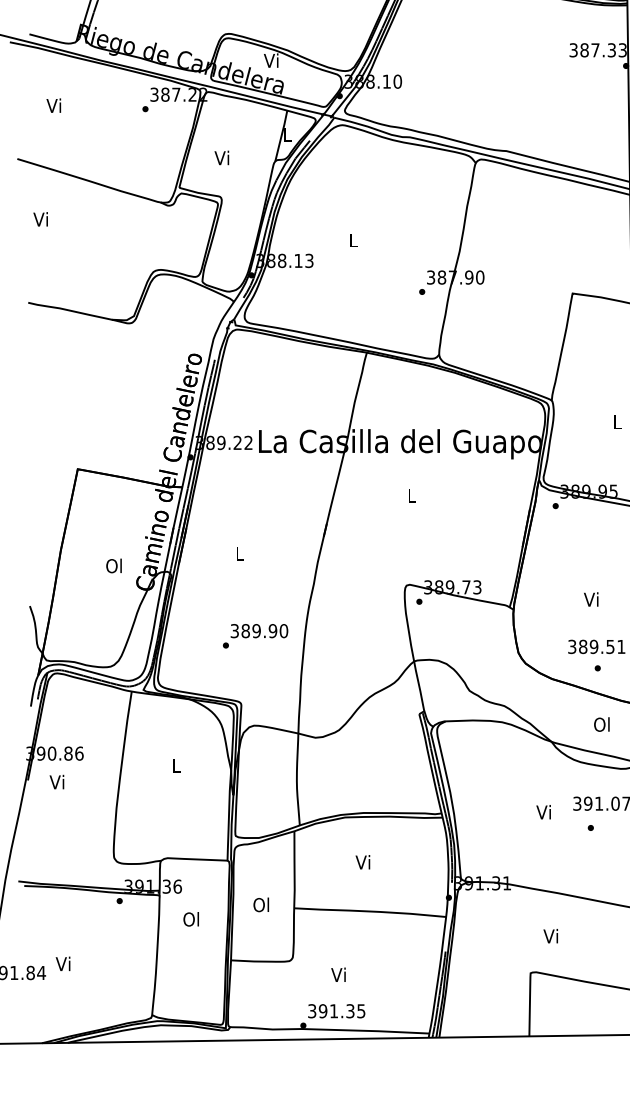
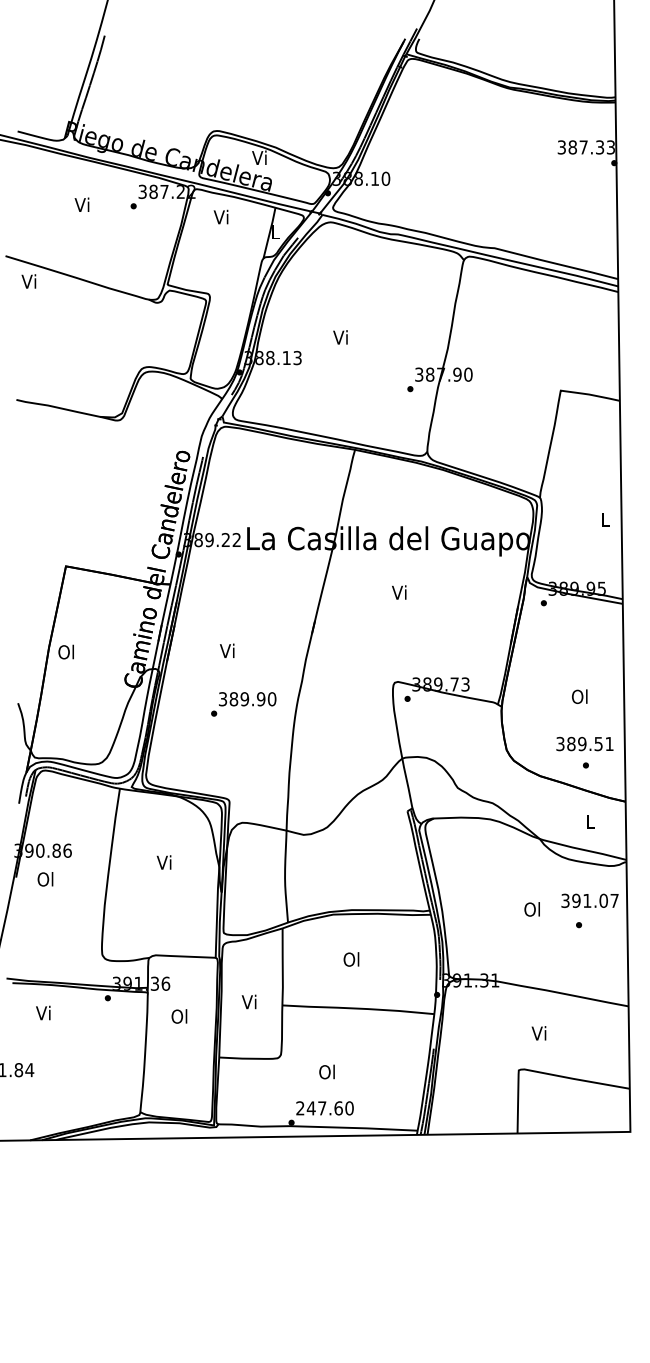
text: (53, 105) -> (81, 204), moved
text: (221, 157) -> (220, 216), moved
text: (40, 219) -> (28, 281), moved
text: (352, 240) -> (340, 337), L -> Vi
text: (411, 495) -> (399, 592), L -> Vi
text: (238, 553) -> (226, 650), L -> Vi
text: (113, 565) -> (65, 651), moved
text: (591, 599) -> (579, 696), Vi -> Ol
text: (255, 636) -> (243, 704), moved
text: (601, 724) -> (589, 821), Ol -> L
text: (175, 765) -> (163, 862), L -> Vi
text: (57, 782) -> (45, 879), Vi -> Ol
text: (543, 812) -> (531, 909), Vi -> Ol
text: (363, 862) -> (351, 959), Vi -> Ol
text: (261, 904) -> (249, 1001), Ol -> Vi
text: (63, 963) -> (43, 1012), moved
text: (338, 974) -> (326, 1071), Vi -> Ol
text: (336, 1011) -> (324, 1108), 391.35 -> 247.60

